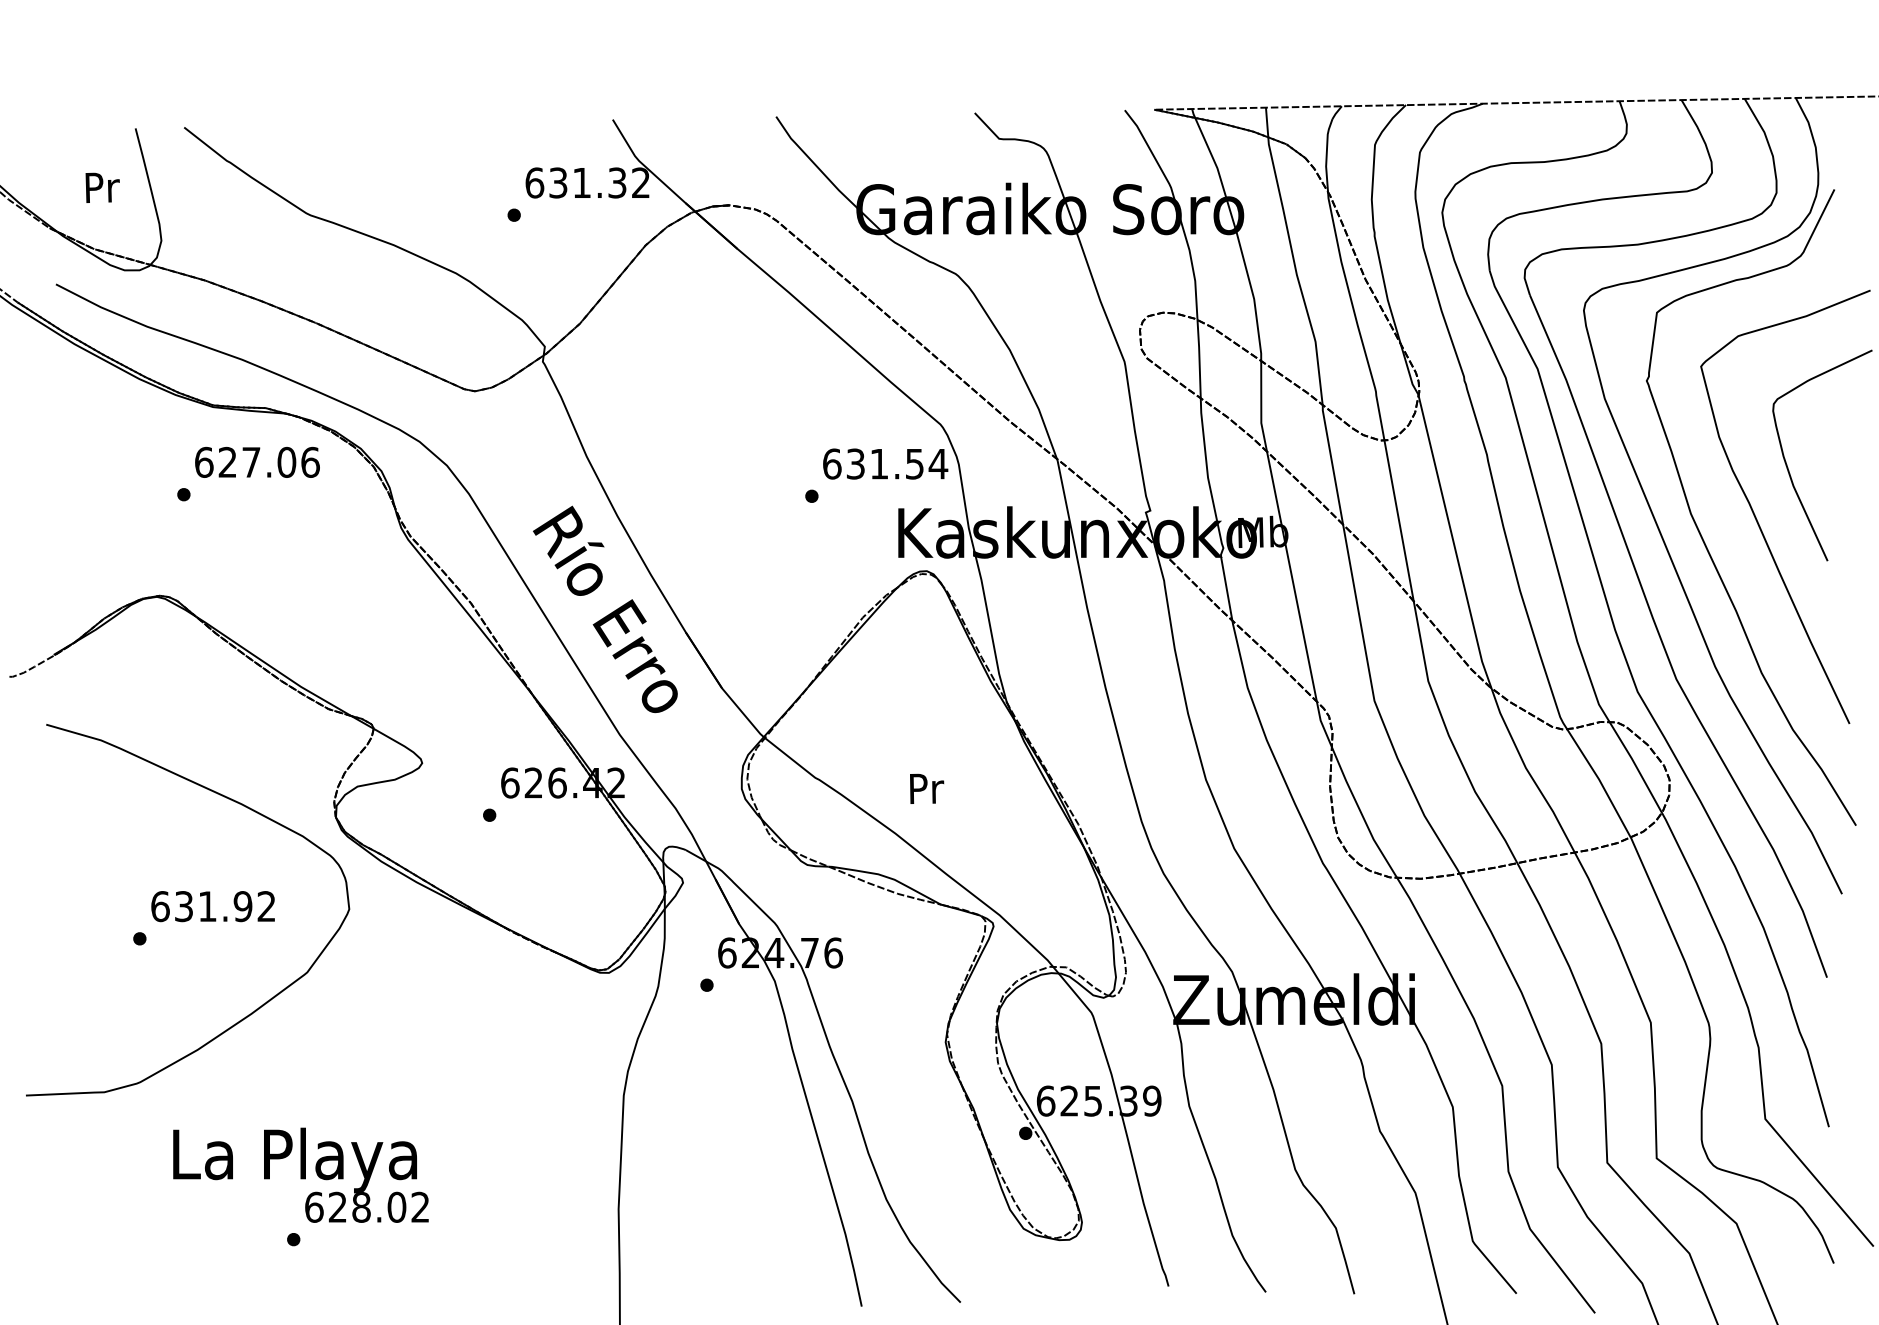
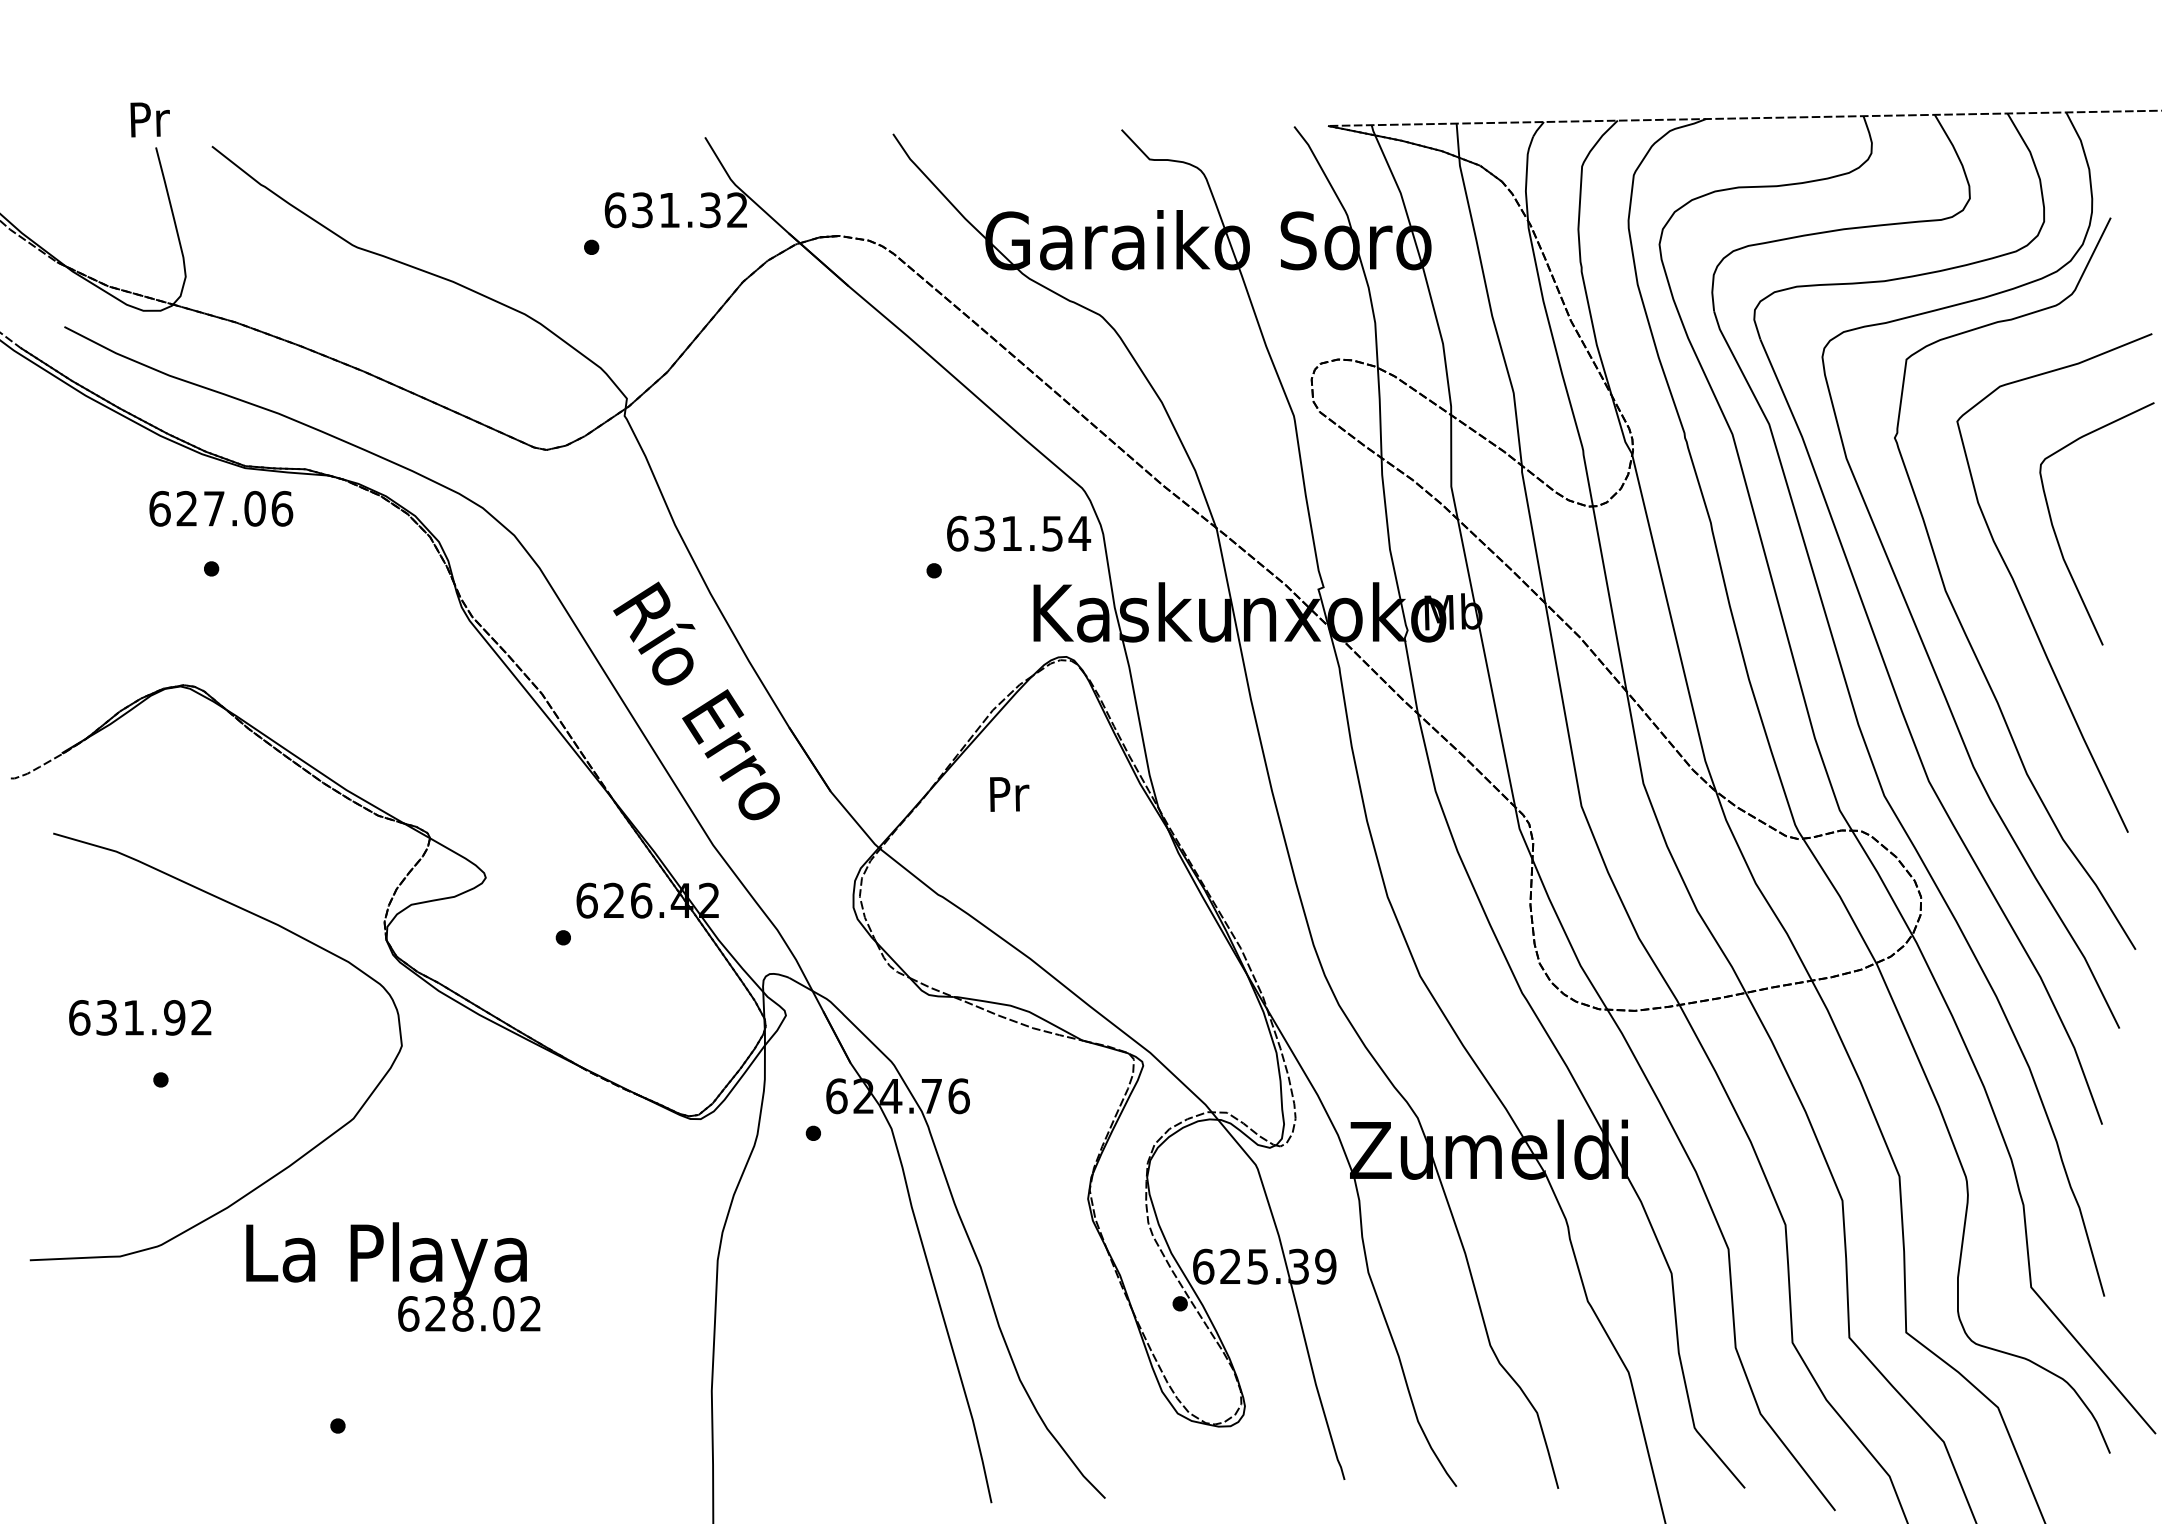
text: (102, 187) -> (149, 119), moved
text: (257, 462) -> (221, 508), moved
text: (926, 788) -> (1009, 794), moved
text: (213, 906) -> (140, 1017), moved
text: (301, 1174) -> (393, 1276), moved

